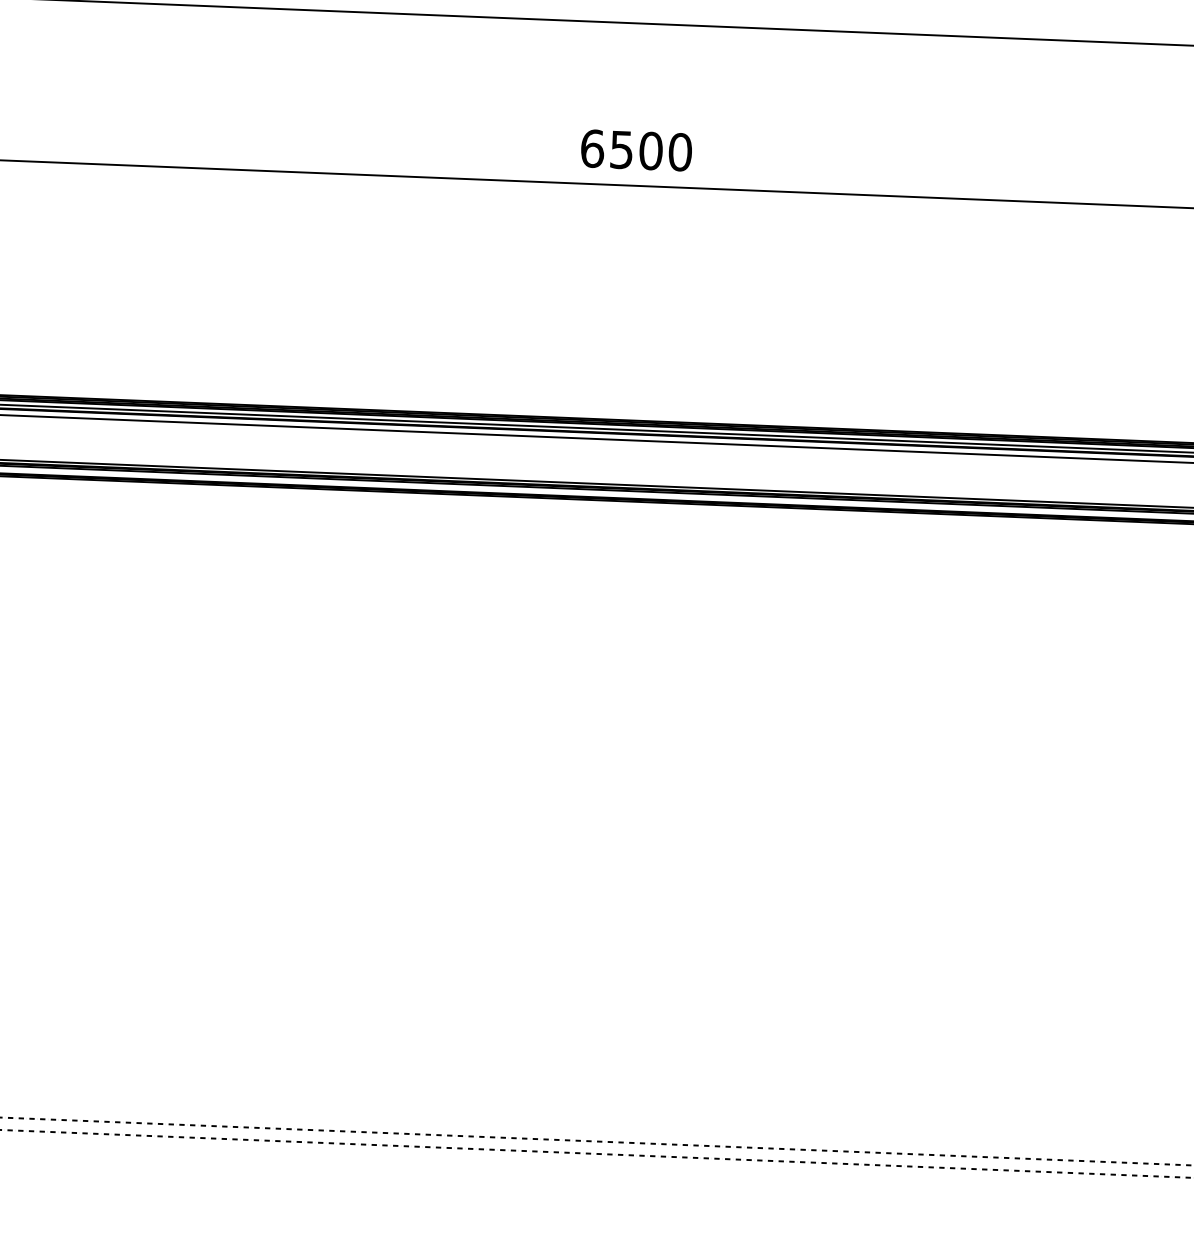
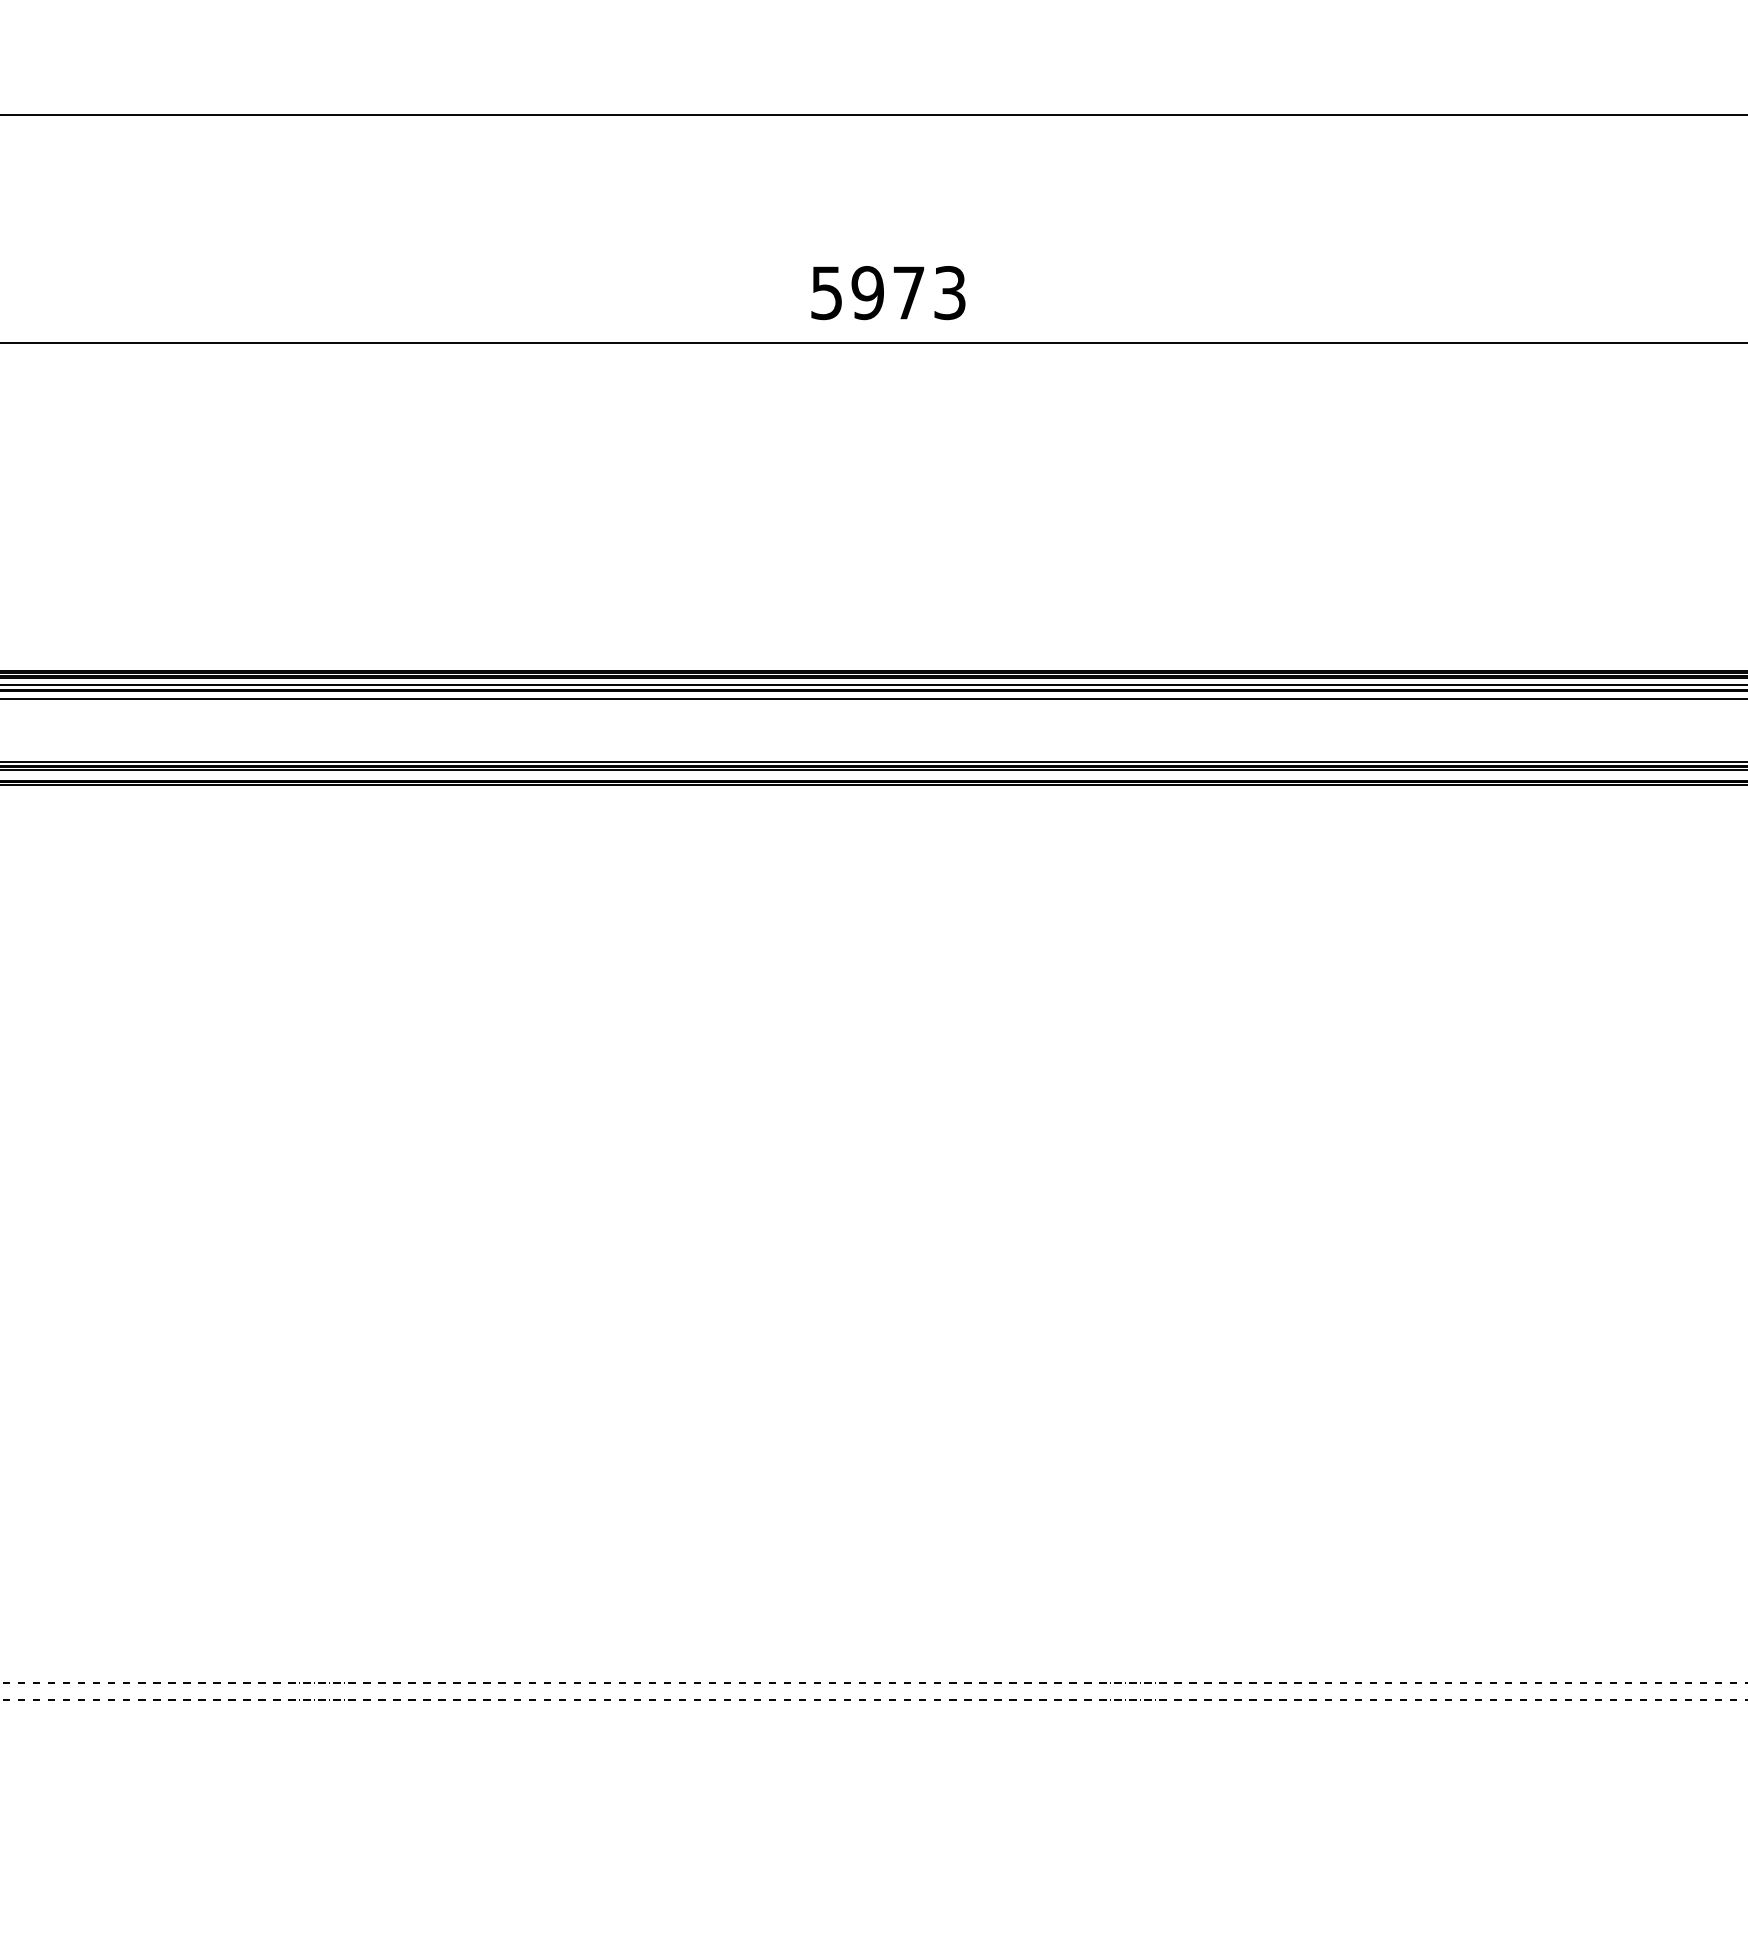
text: (636, 150) -> (888, 293), 6500 -> 5973

